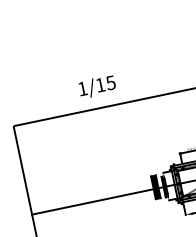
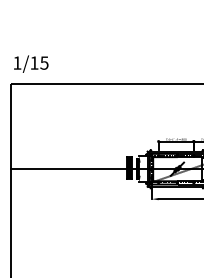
text: (97, 86) -> (31, 63), moved

